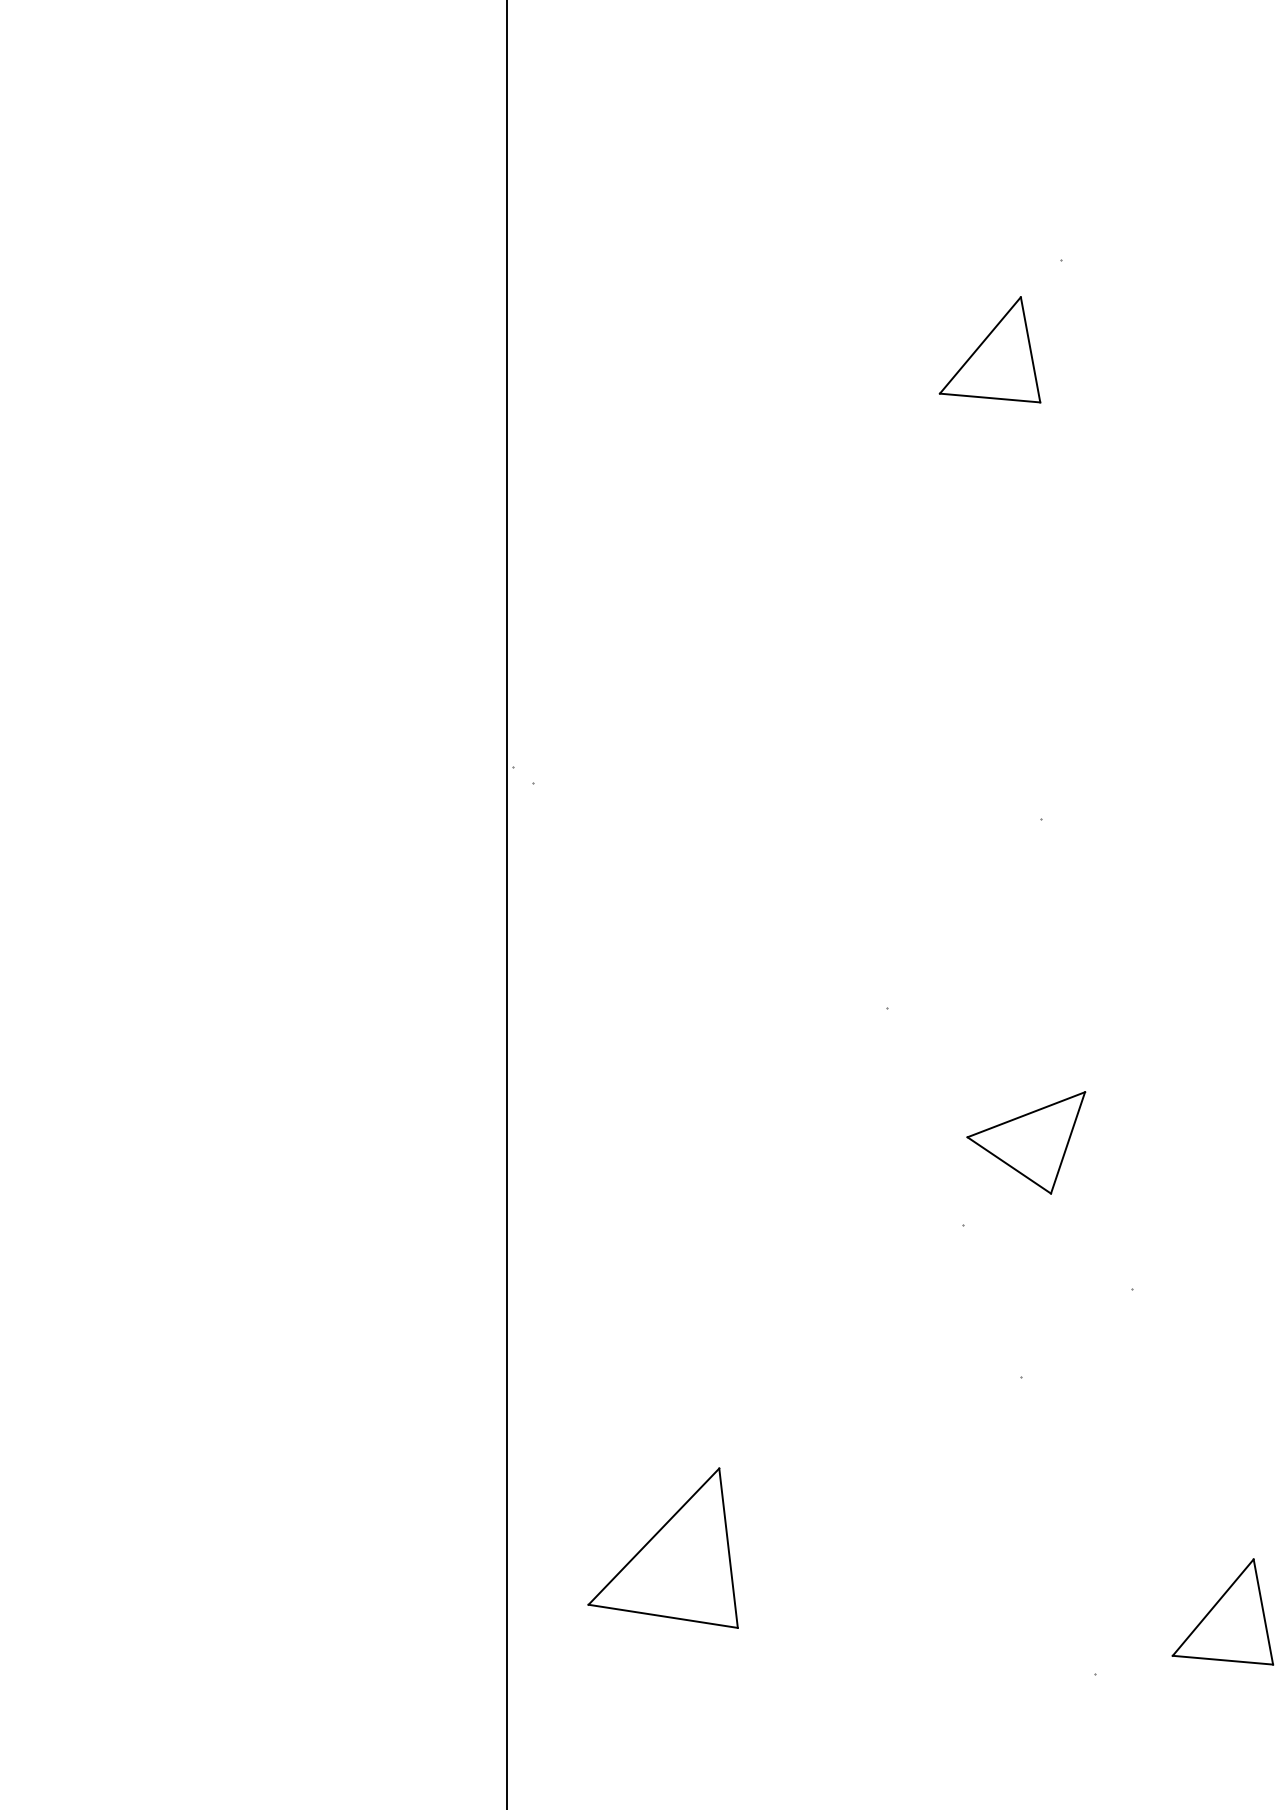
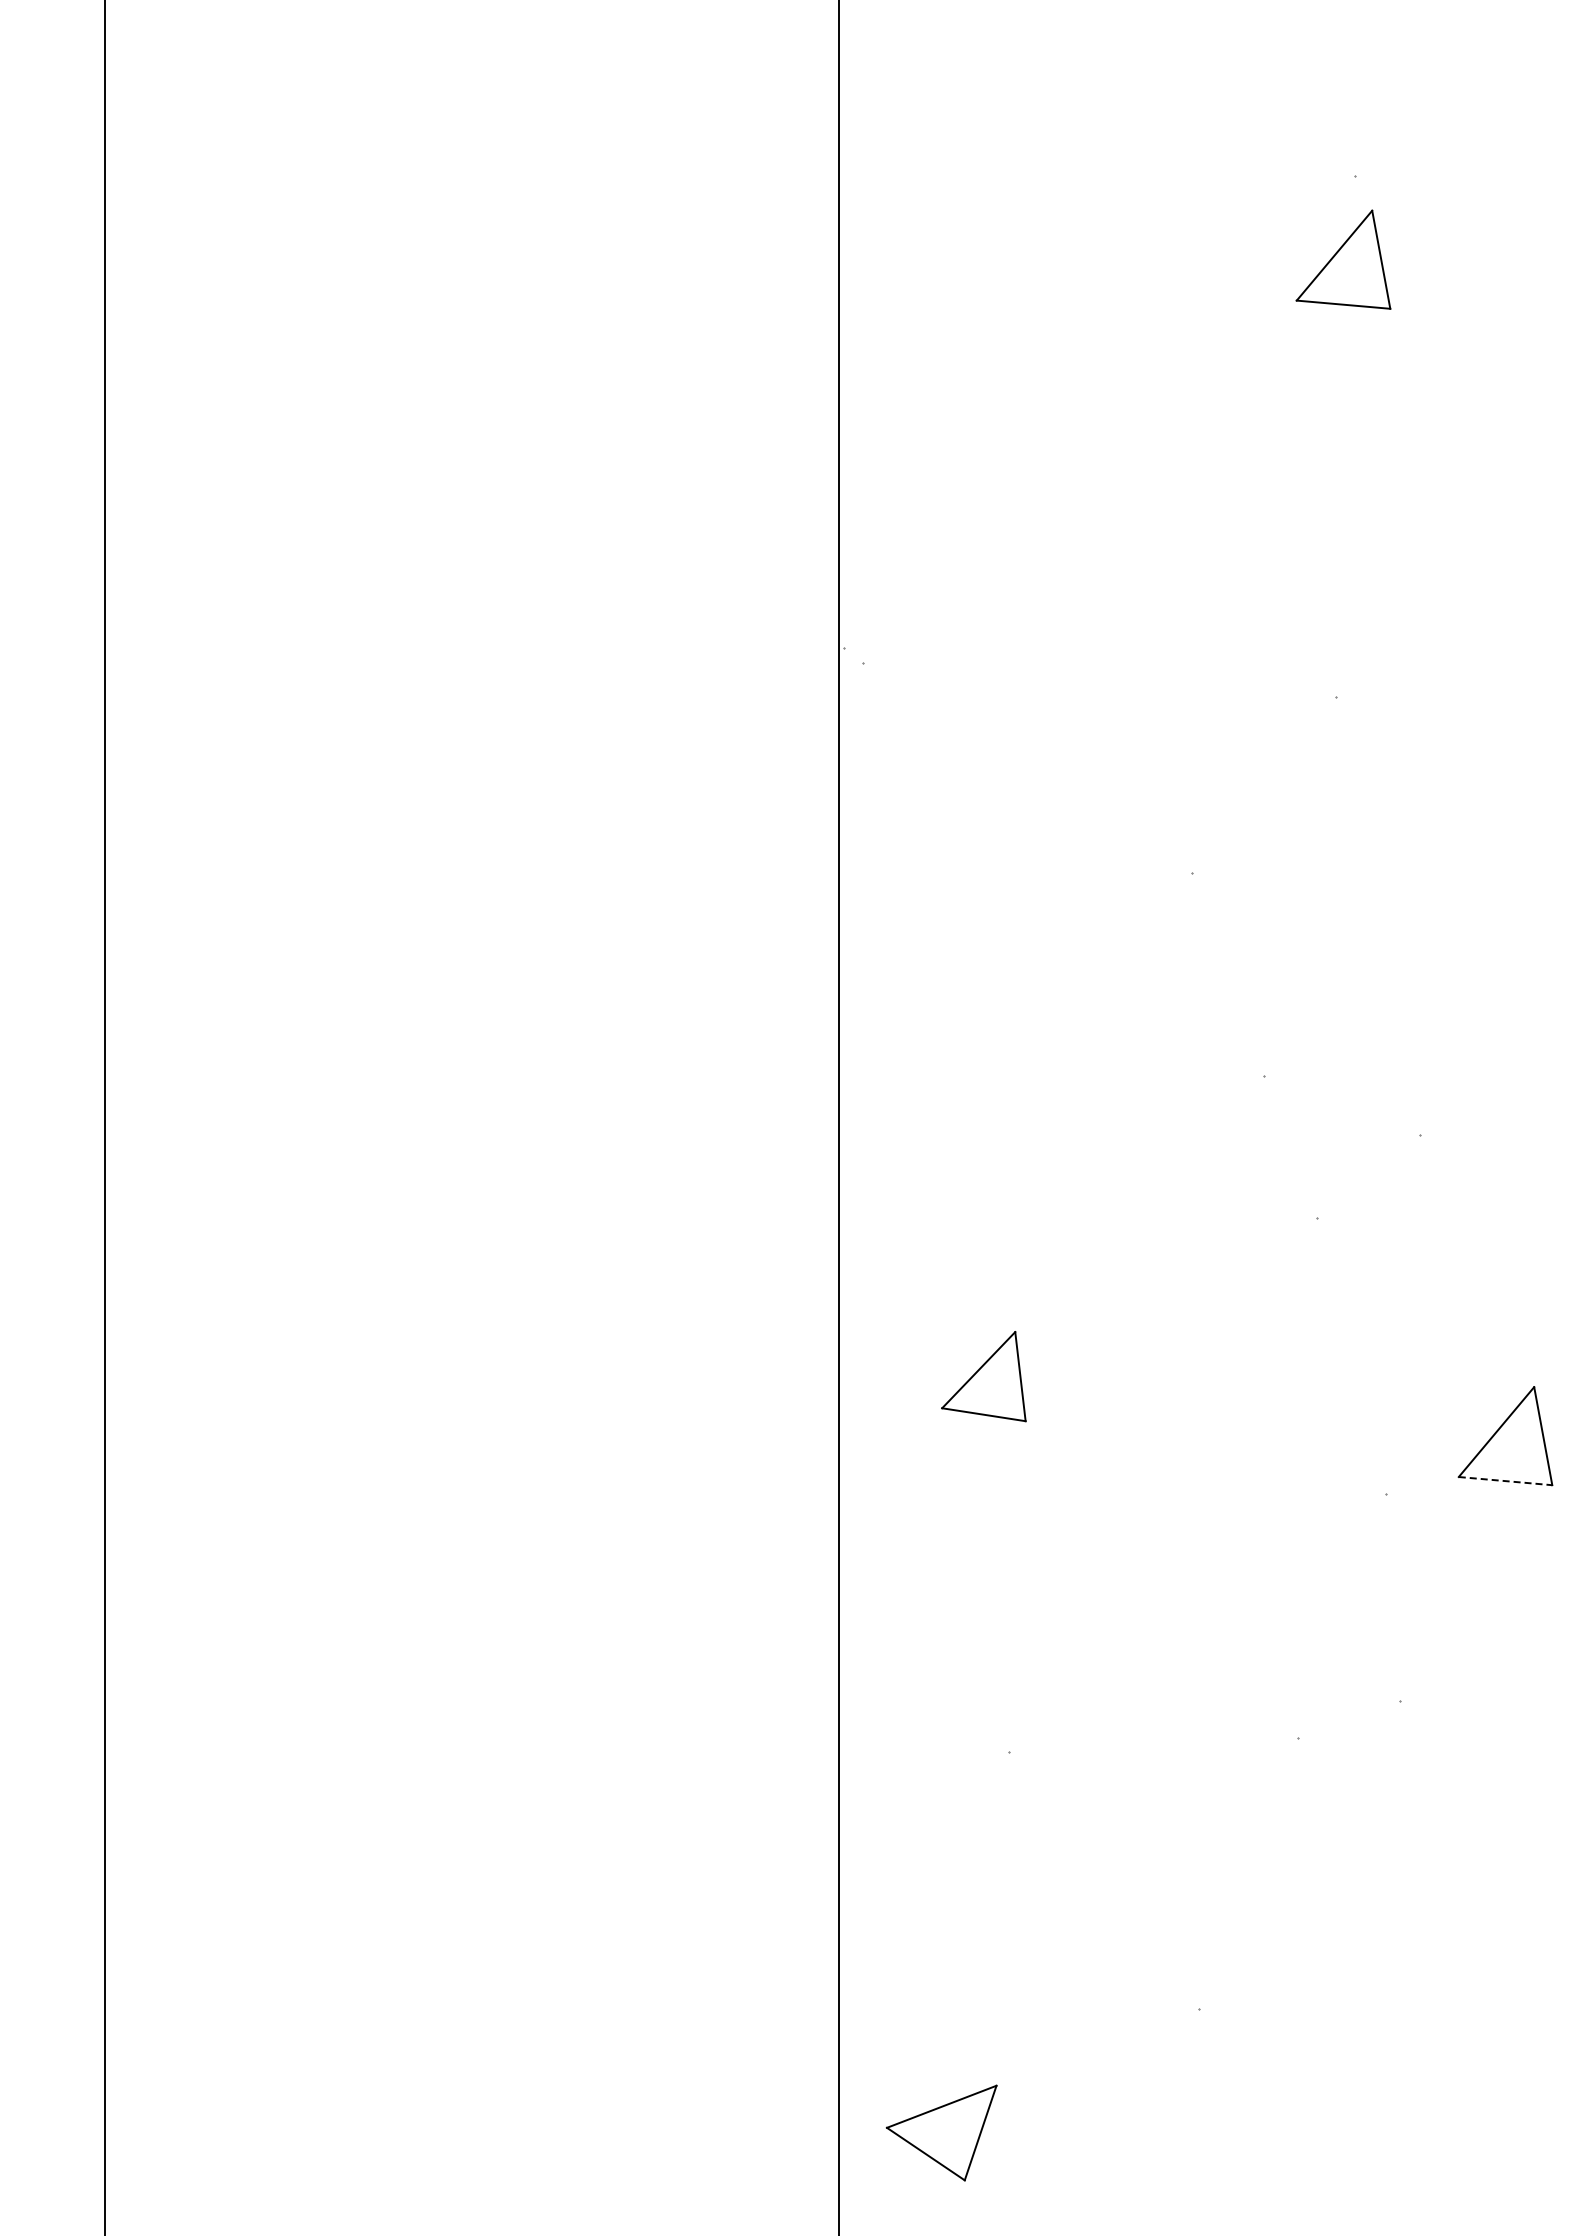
part: (990, 349) -> (1343, 259), moved
part: (1026, 1142) -> (1322, 998), removed
part: (662, 1547) -> (983, 1376), size x0.6
line: (1222, 1660) -> (1505, 1481), solid -> dashed

